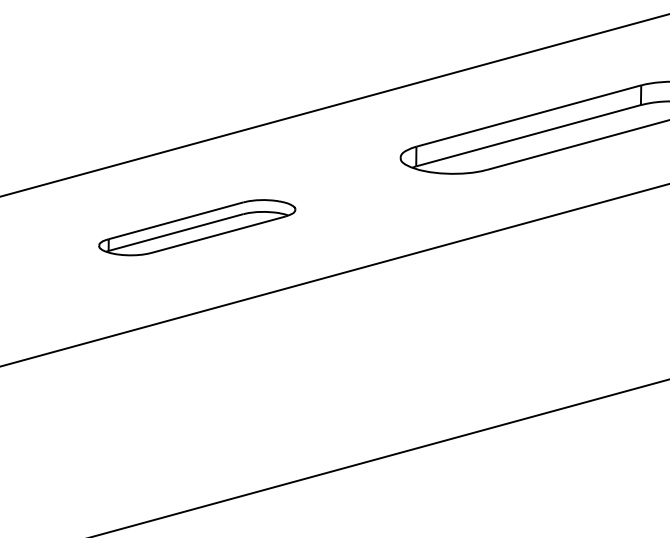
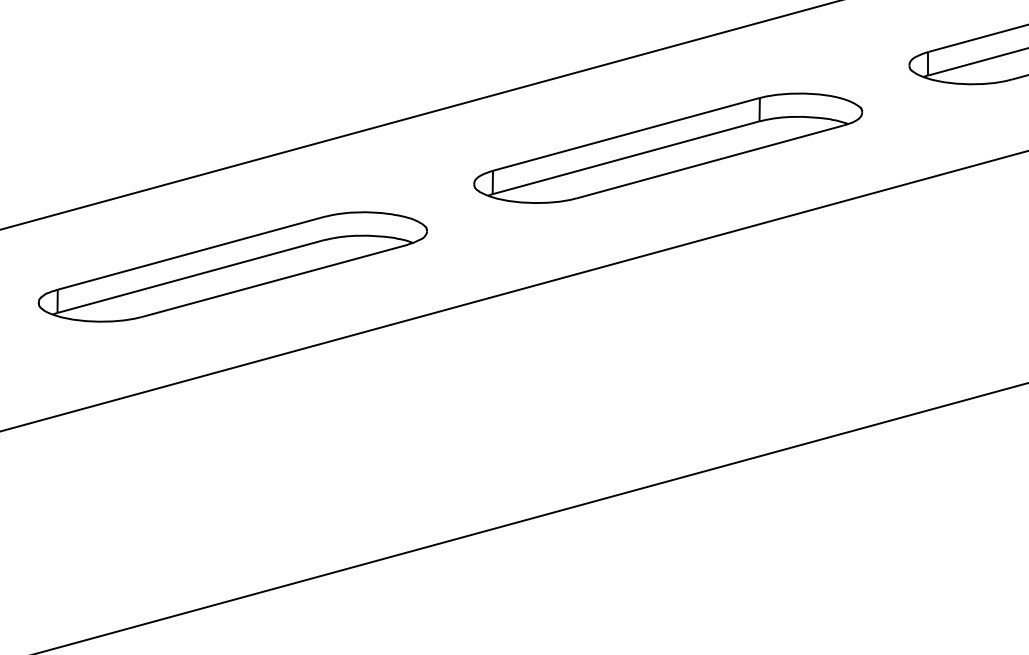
part: (197, 227) -> (232, 266), size x1.67

